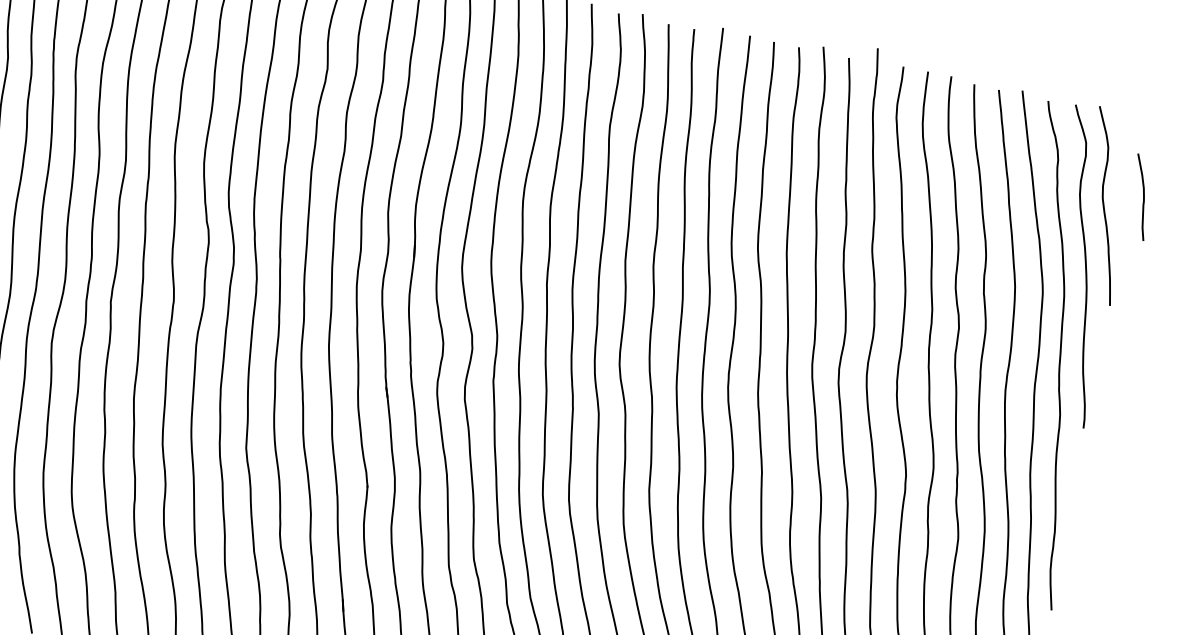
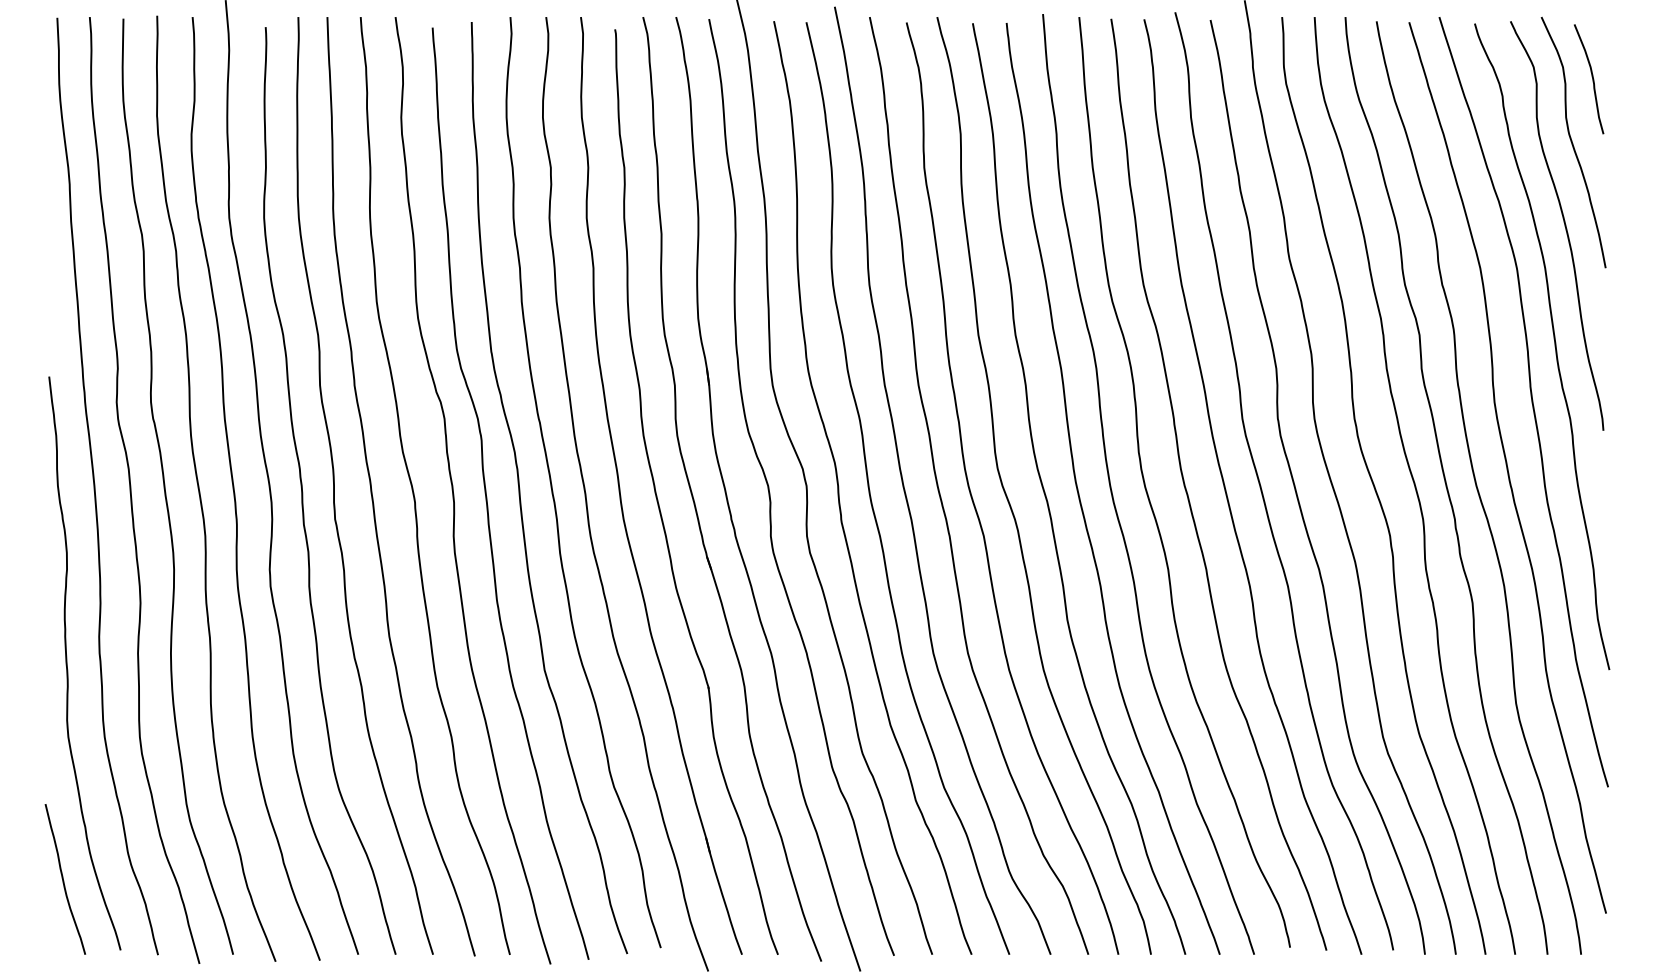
curve: (1143, 197) -> (1592, 79), moved

